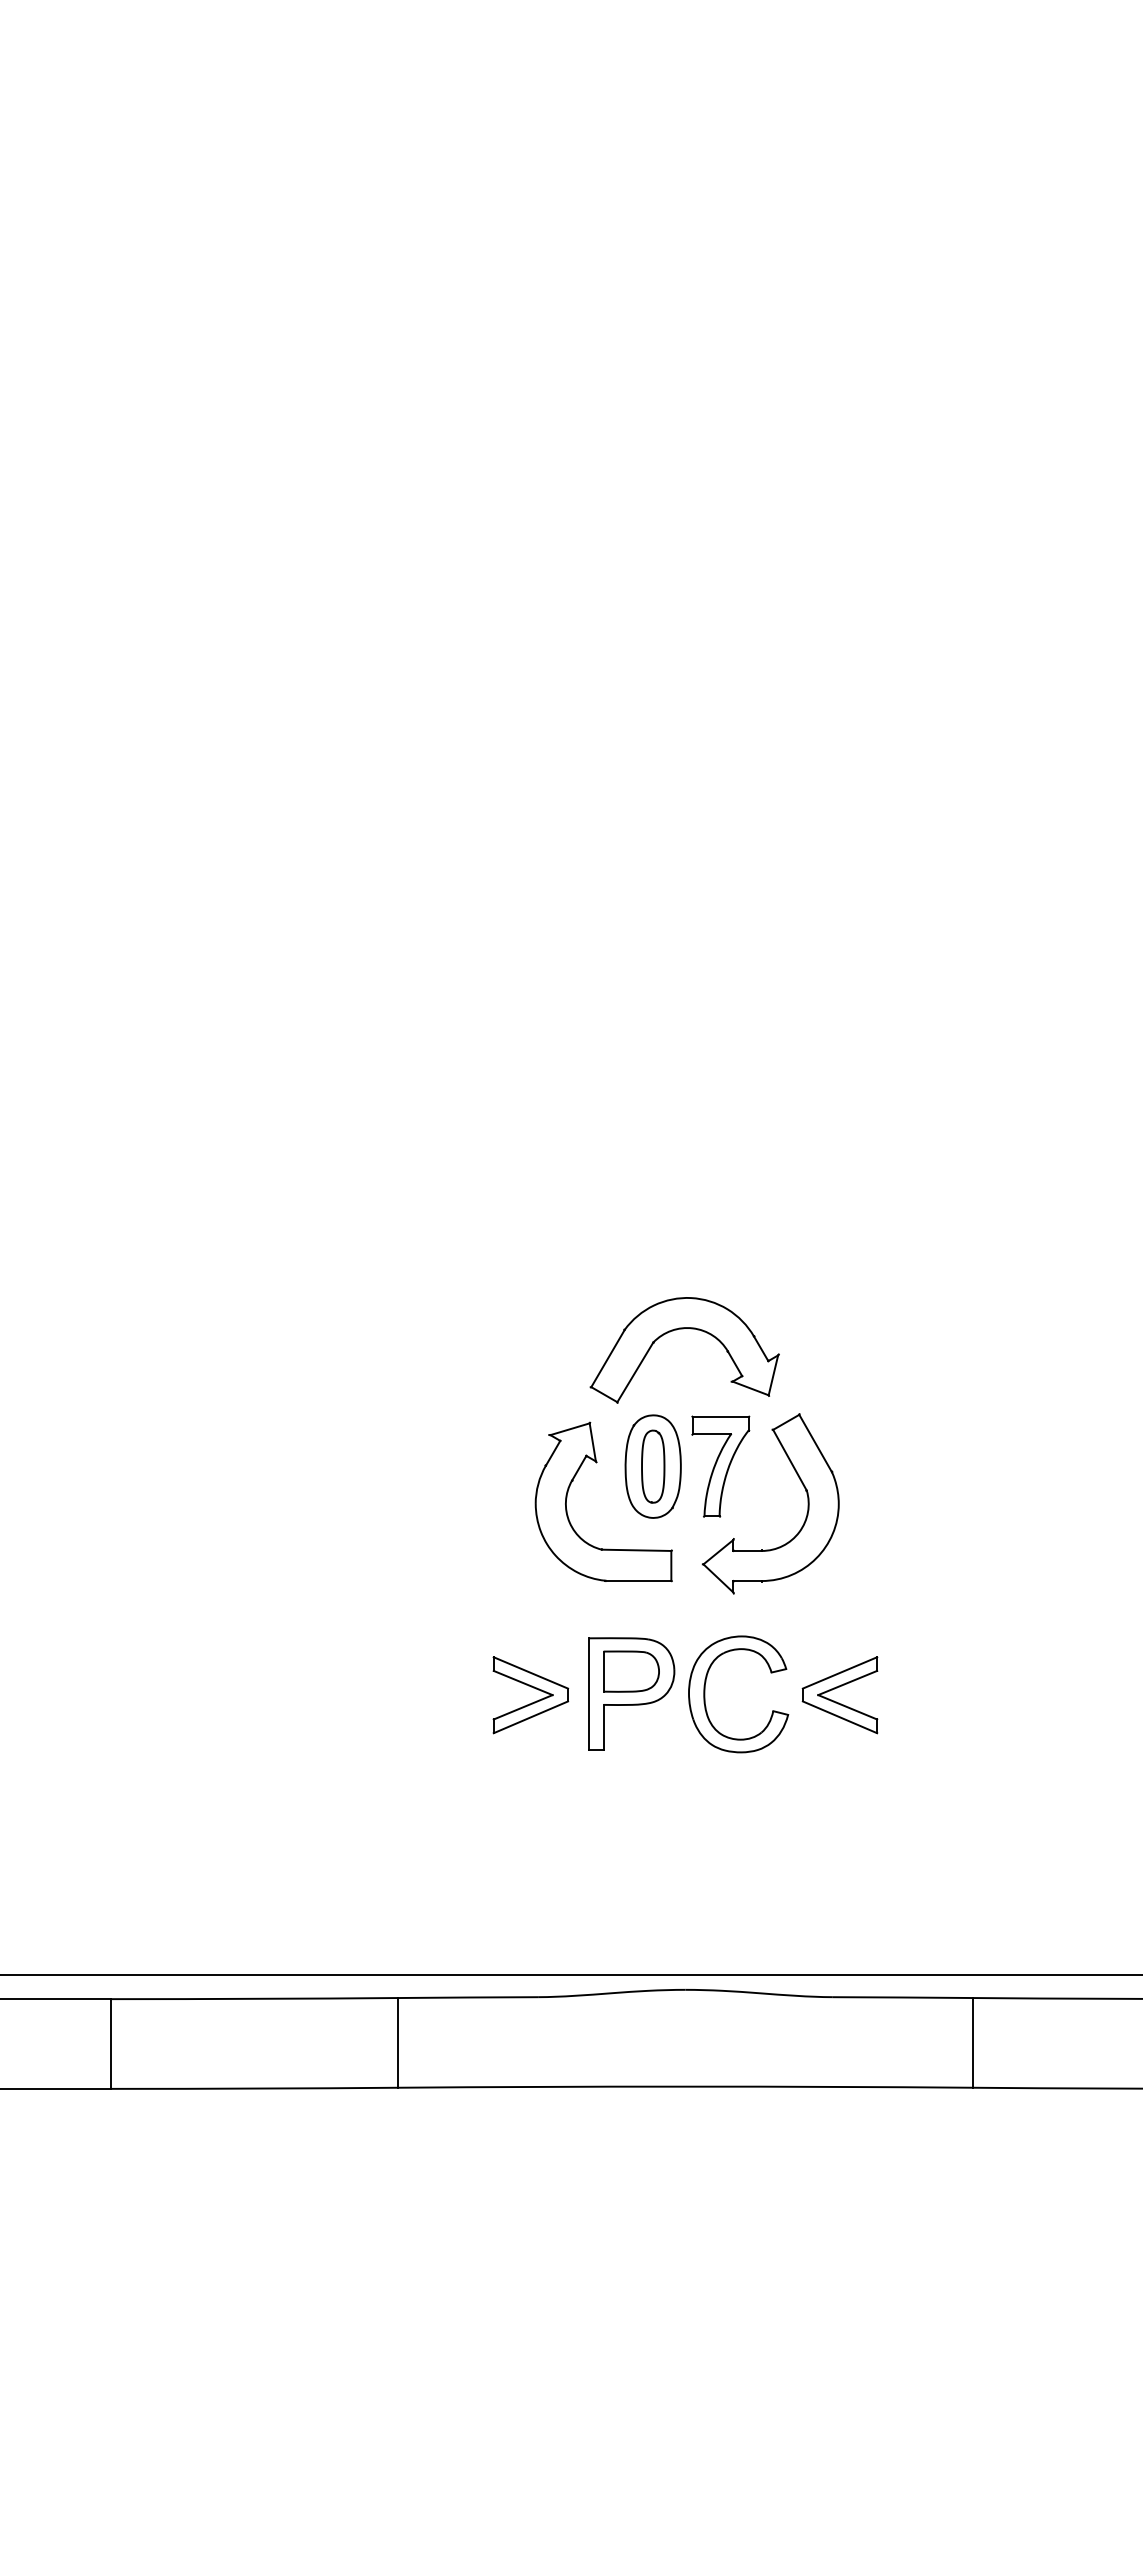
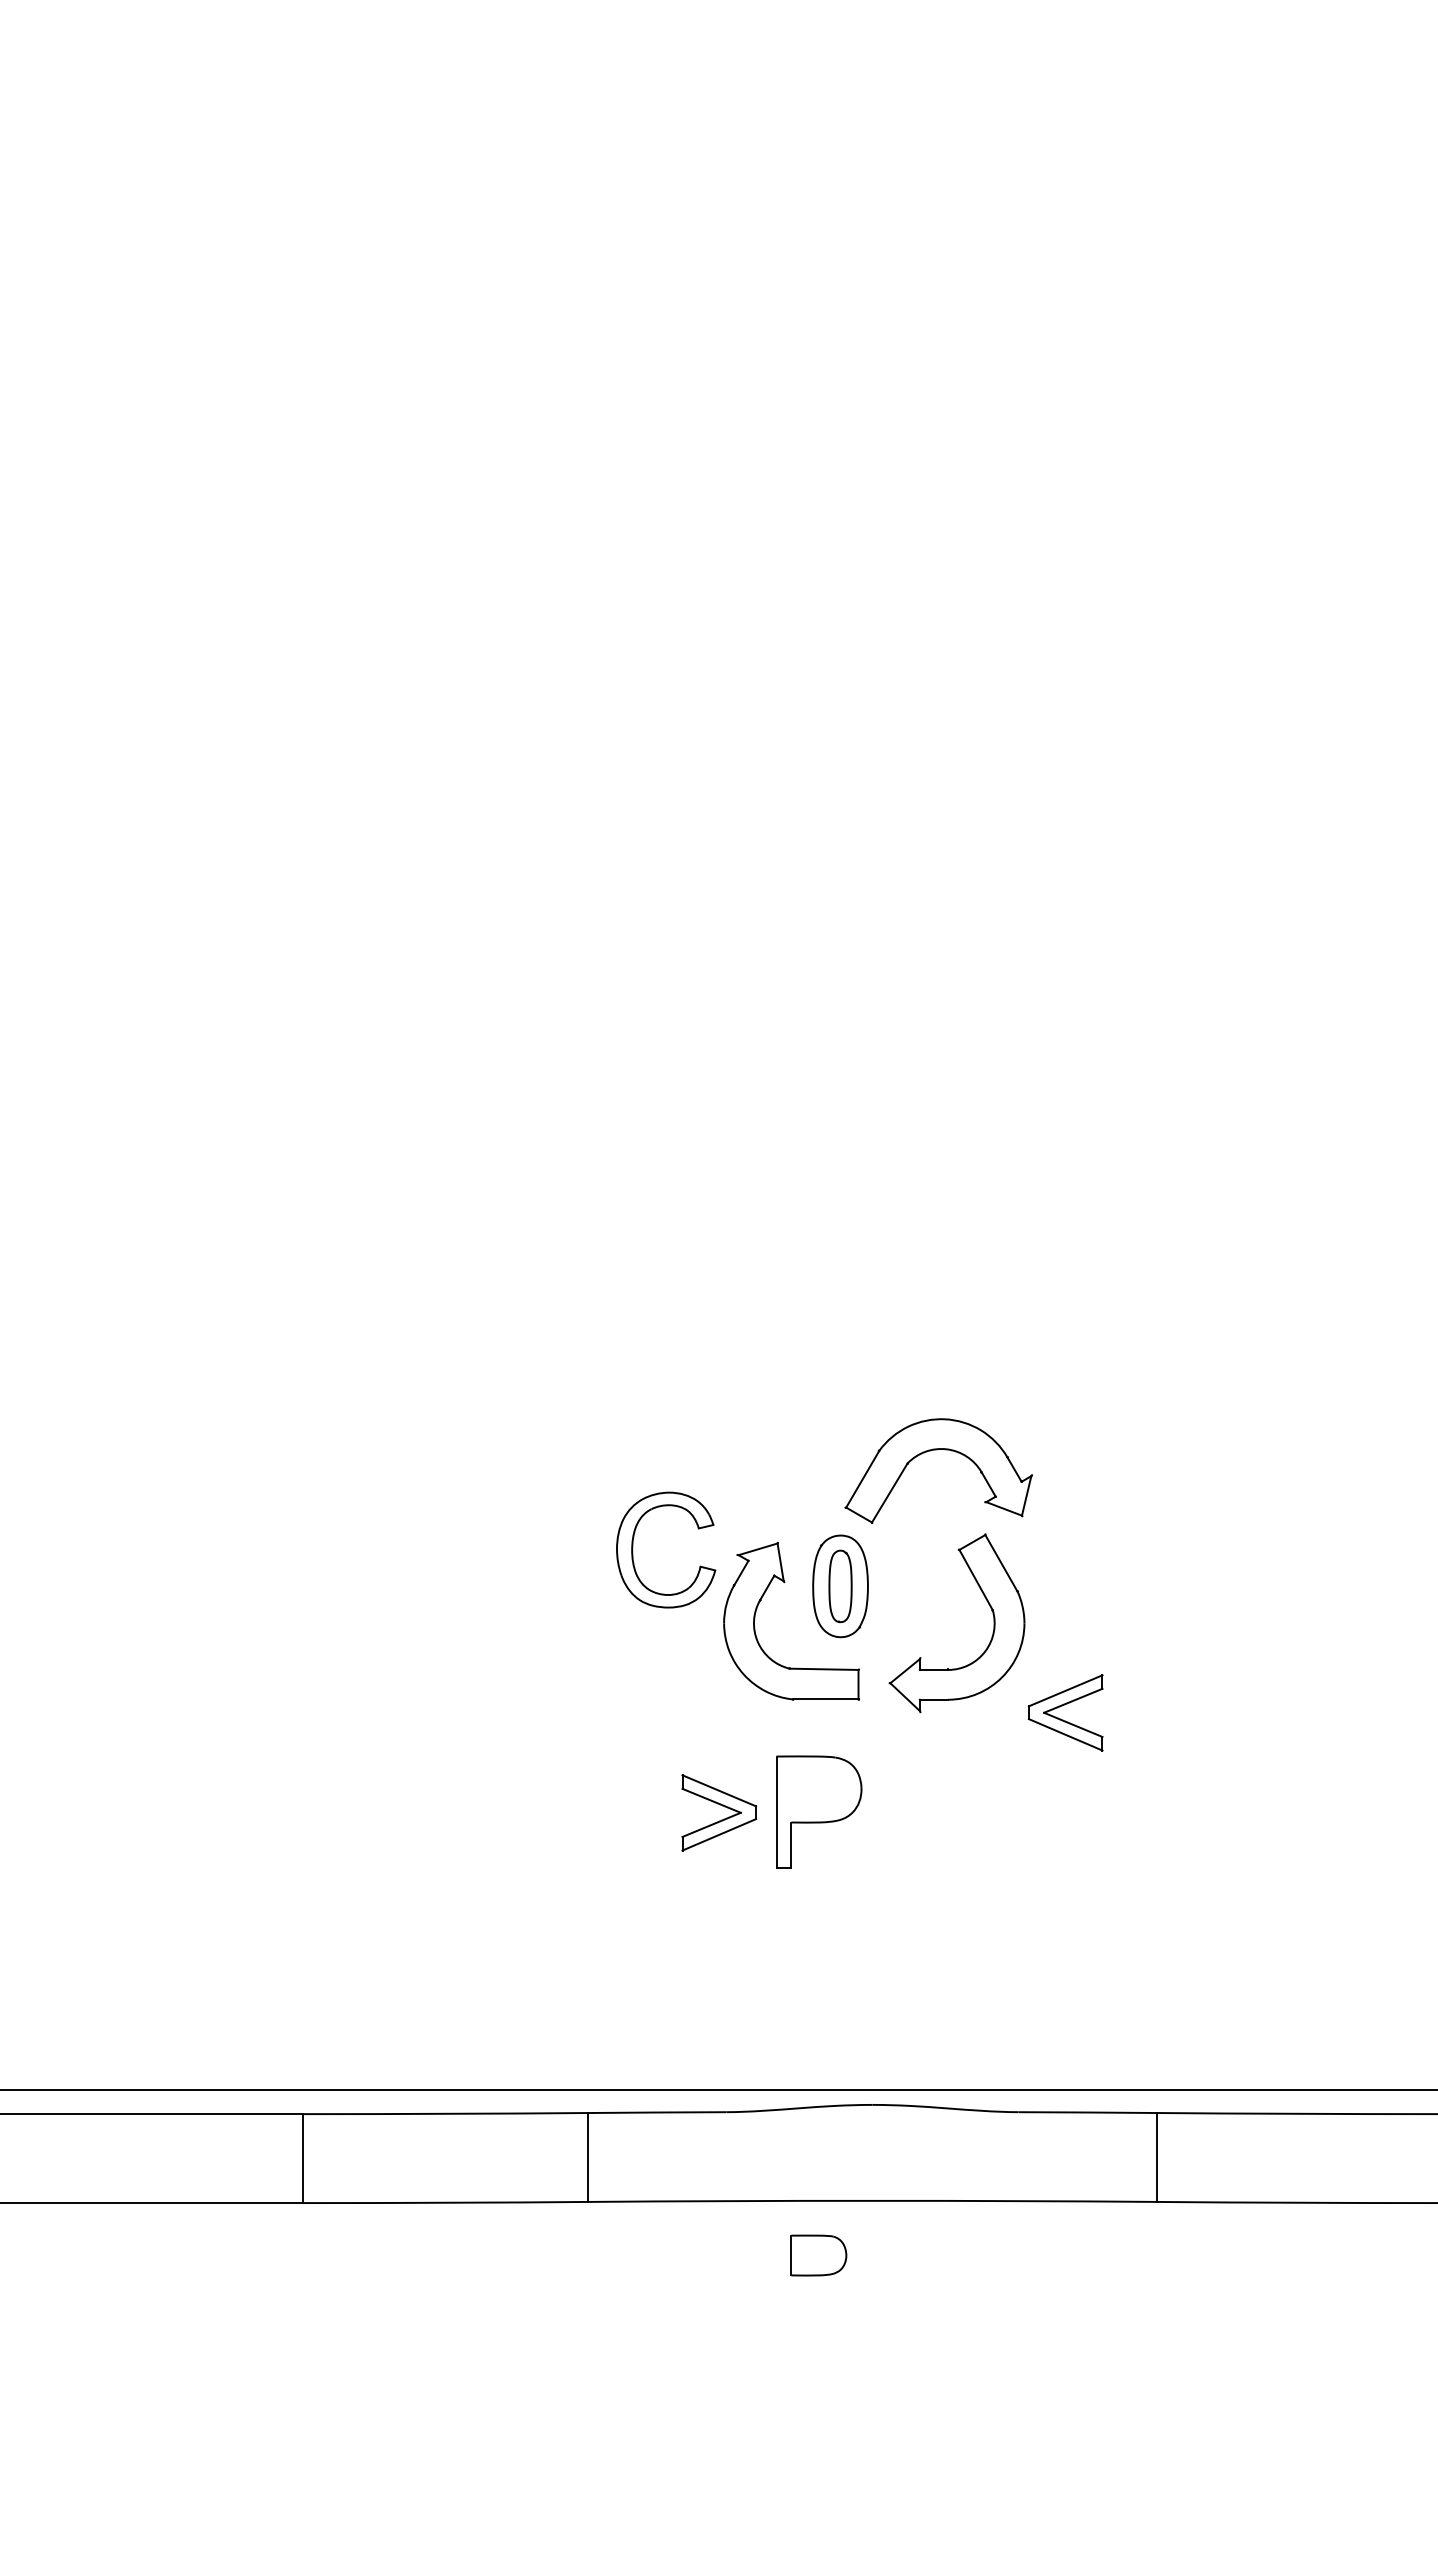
part: (683, 1329) -> (937, 1450), moved
part: (720, 1466) -> (907, 1586), removed
part: (630, 1671) -> (818, 2255), moved
part: (836, 1688) -> (1062, 1706), moved
part: (705, 1693) -> (633, 1549), moved

